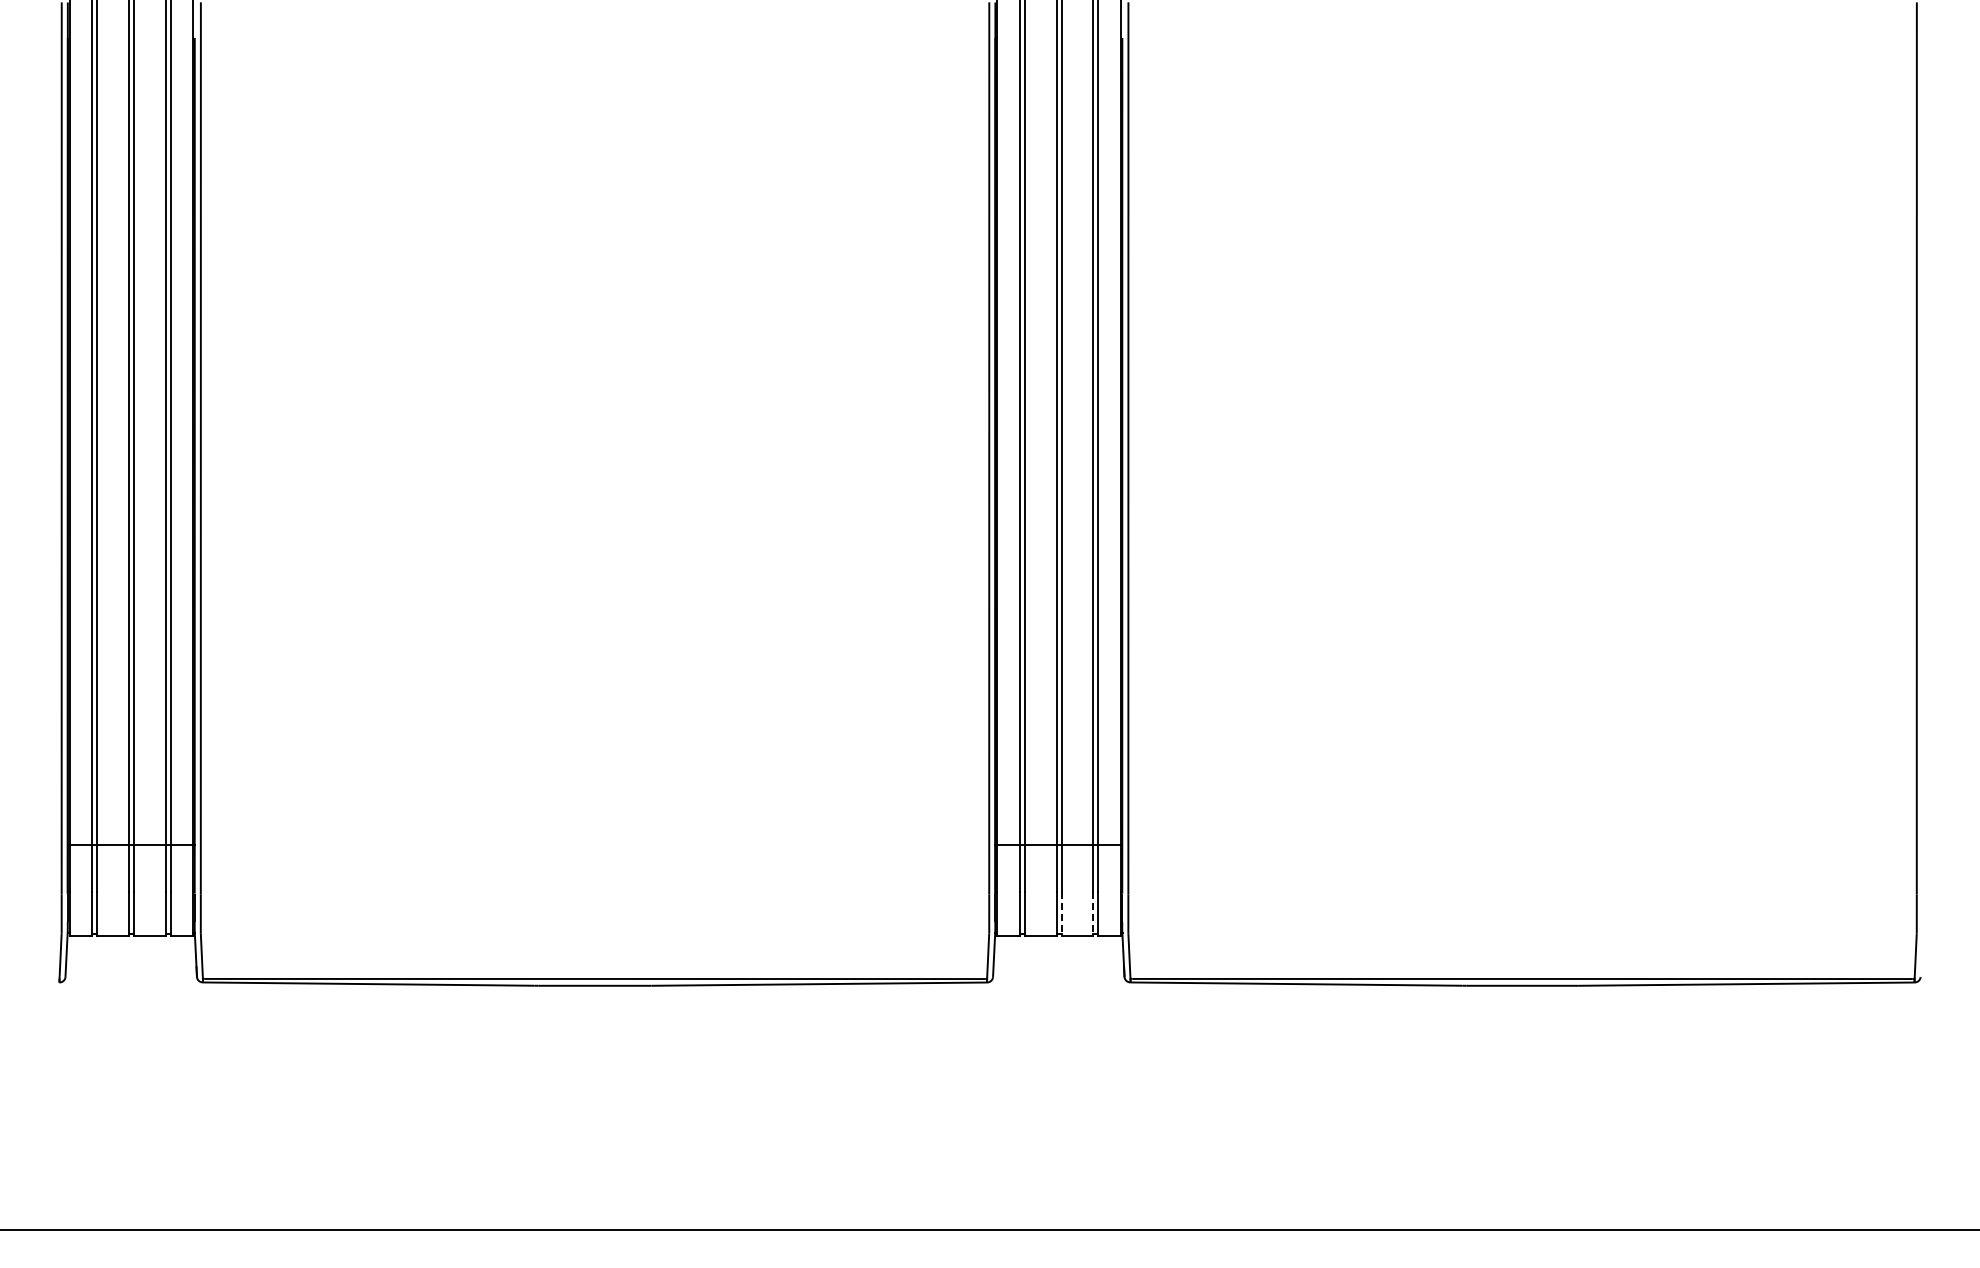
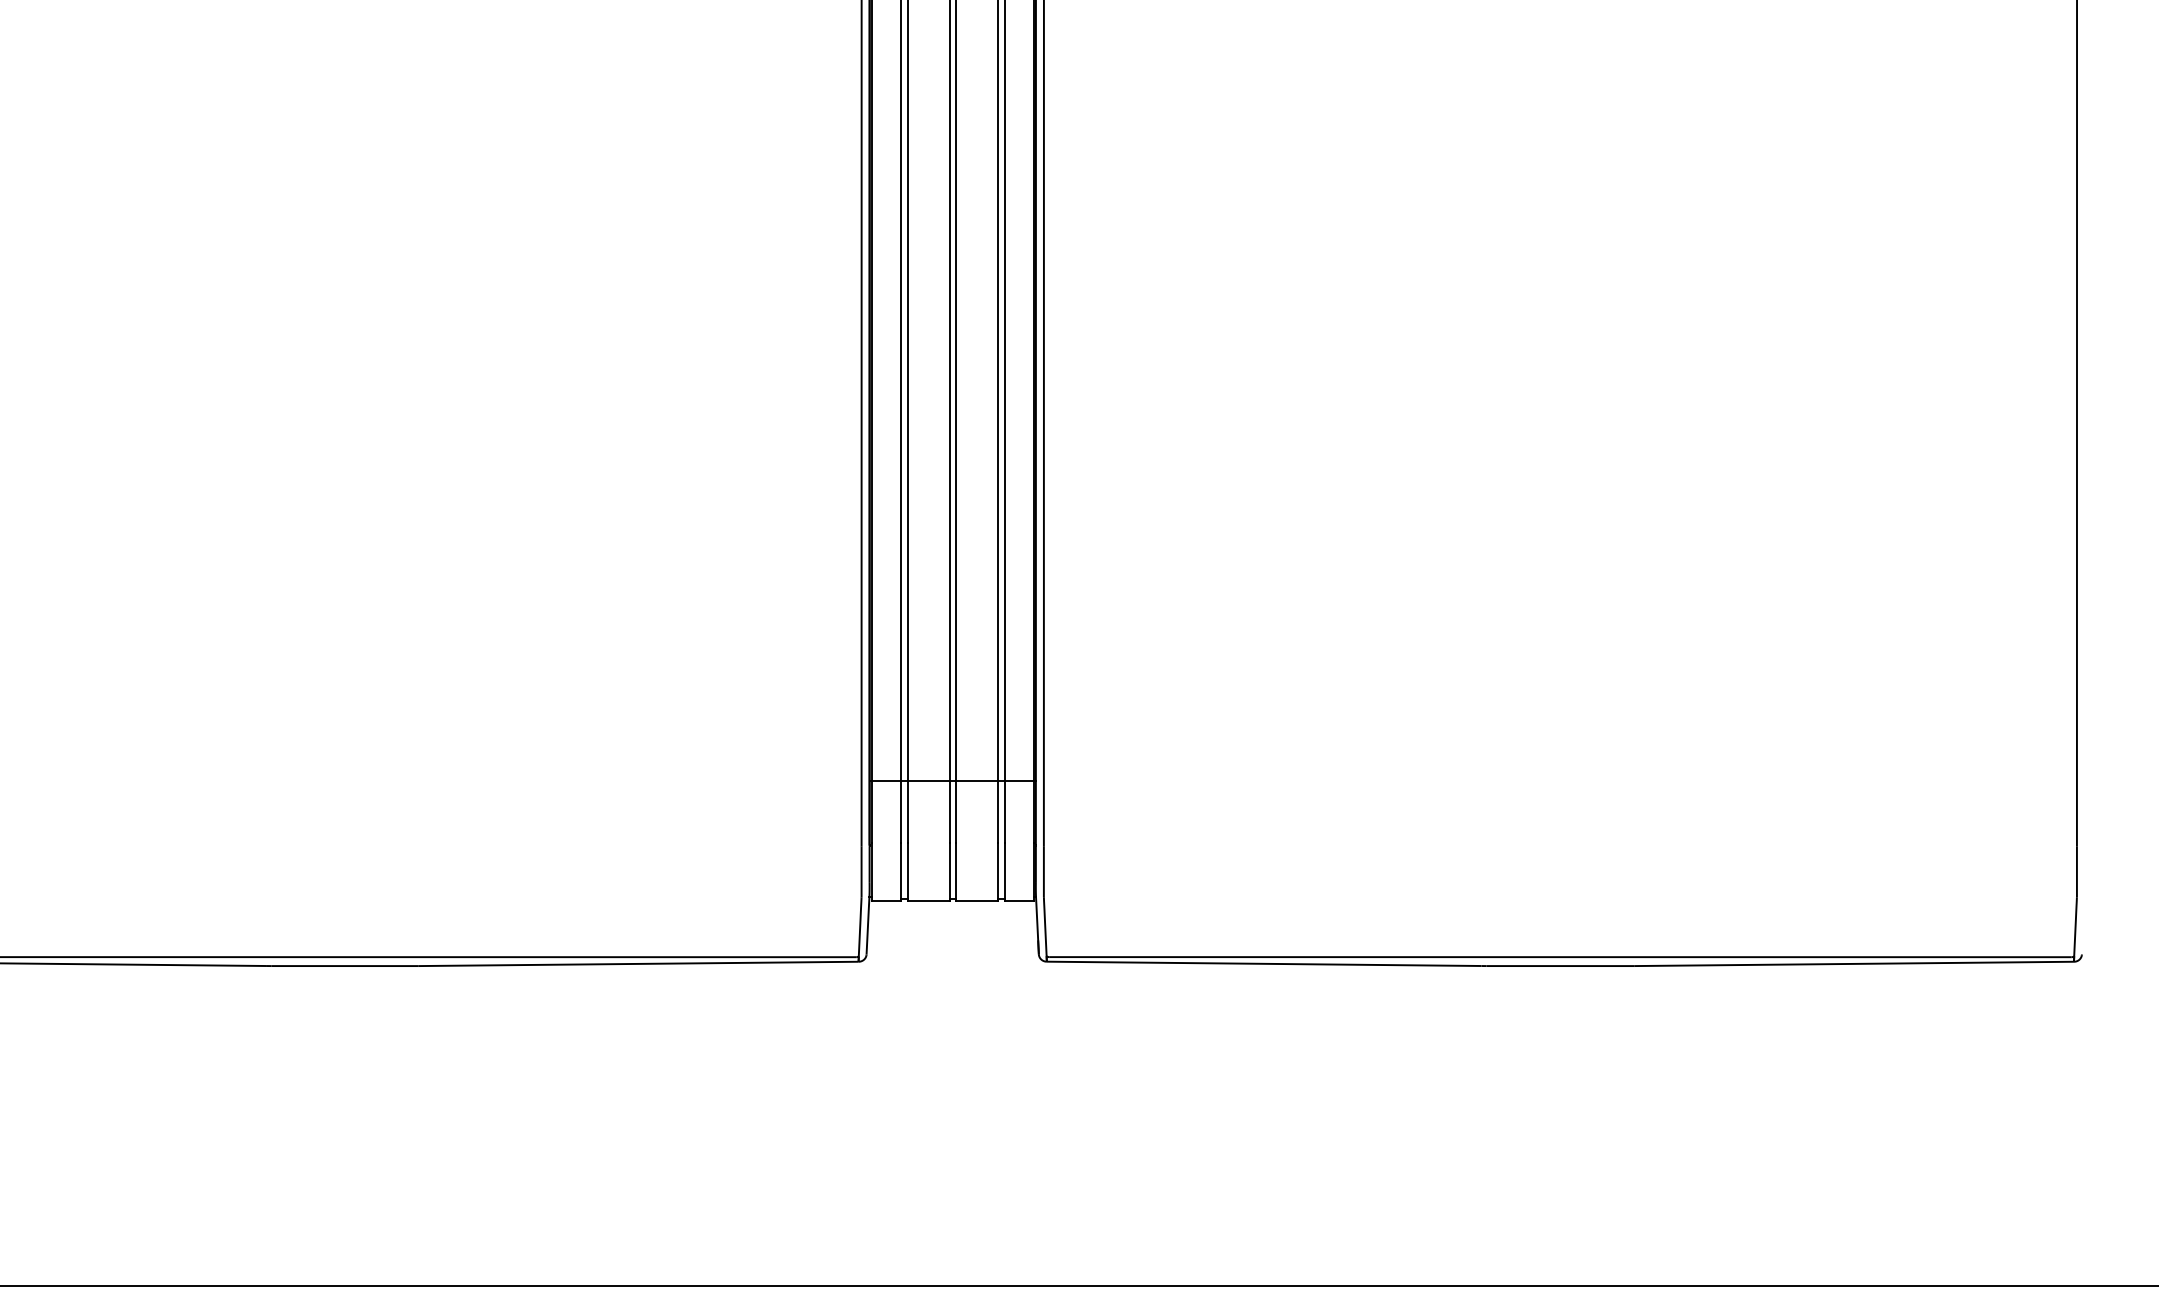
line: (1061, 914) -> (956, 872), dashed -> solid
line: (1093, 914) -> (998, 872), dashed -> solid

